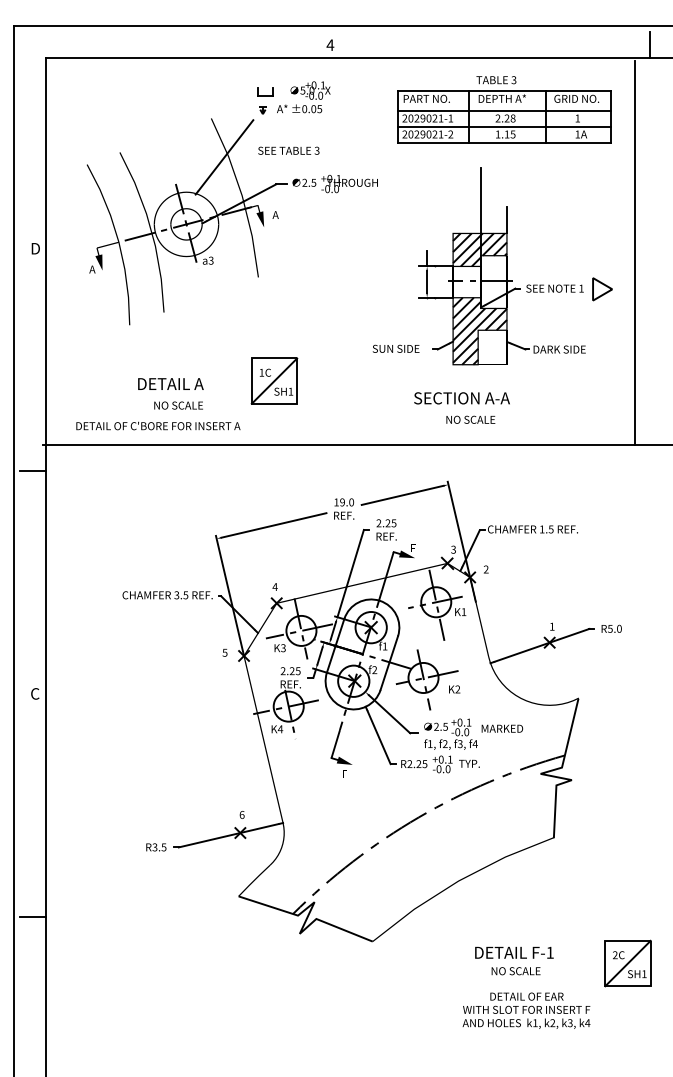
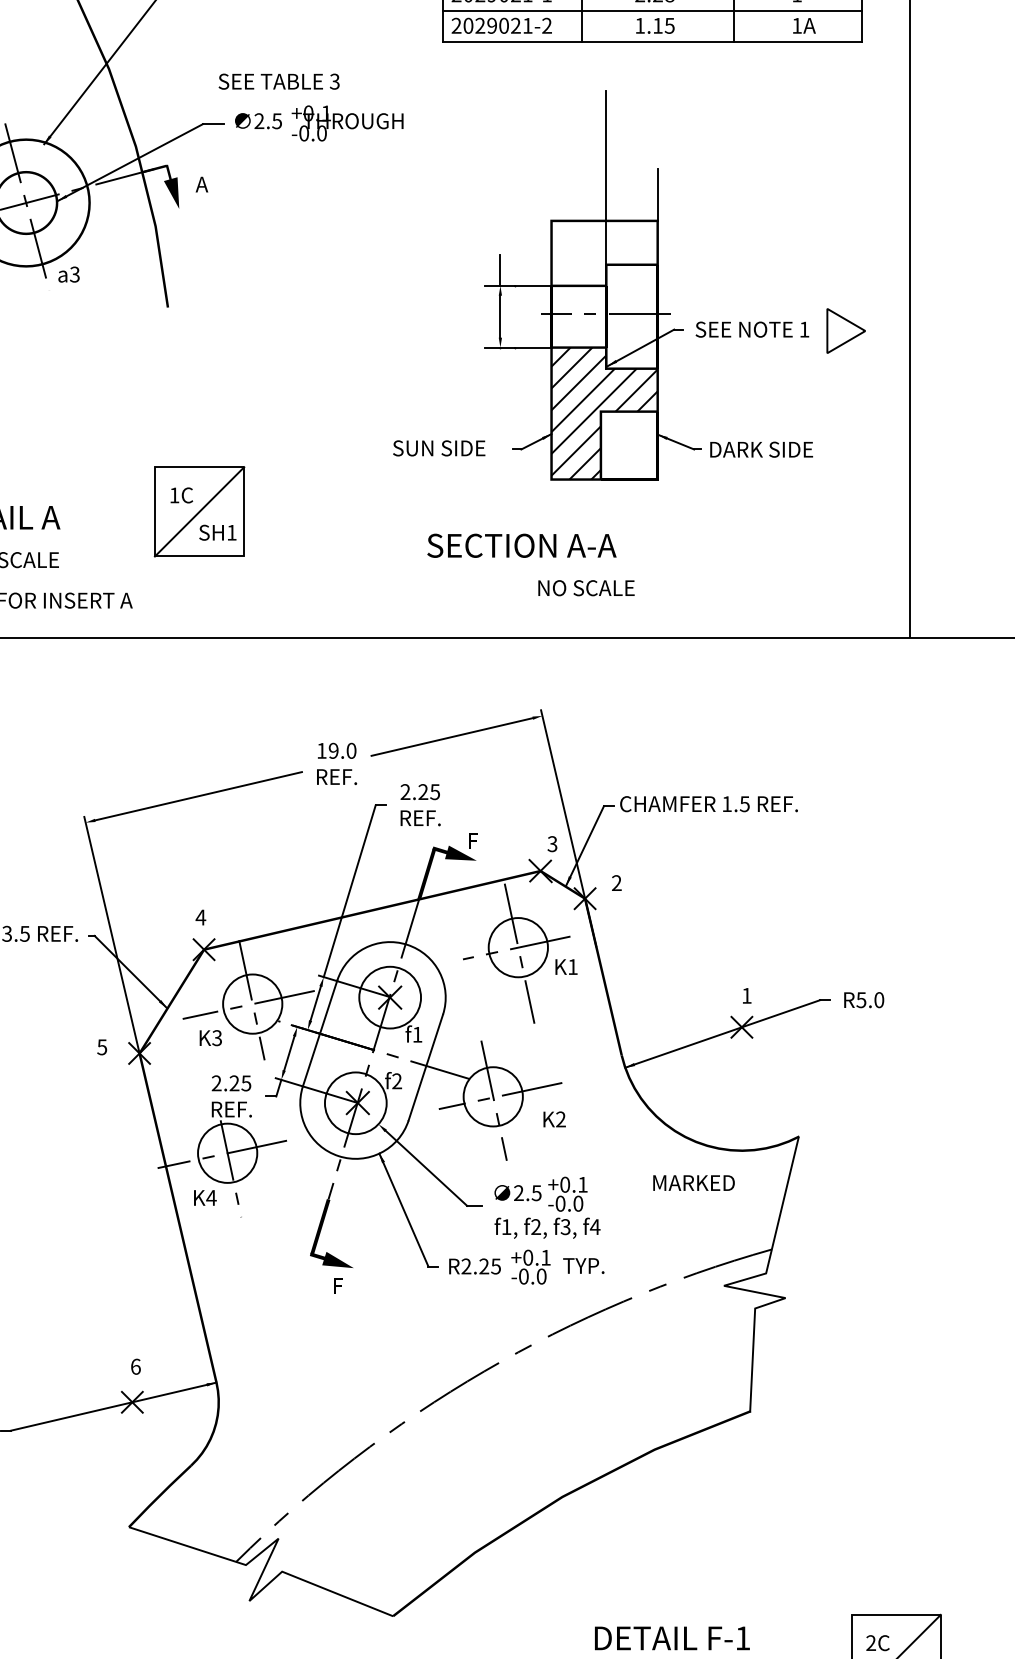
text: (288, 150) -> (278, 81), moved
hatch: (479, 249) -> (603, 252), removed
text: (461, 398) -> (520, 546), moved
text: (502, 728) -> (694, 1182), moved

